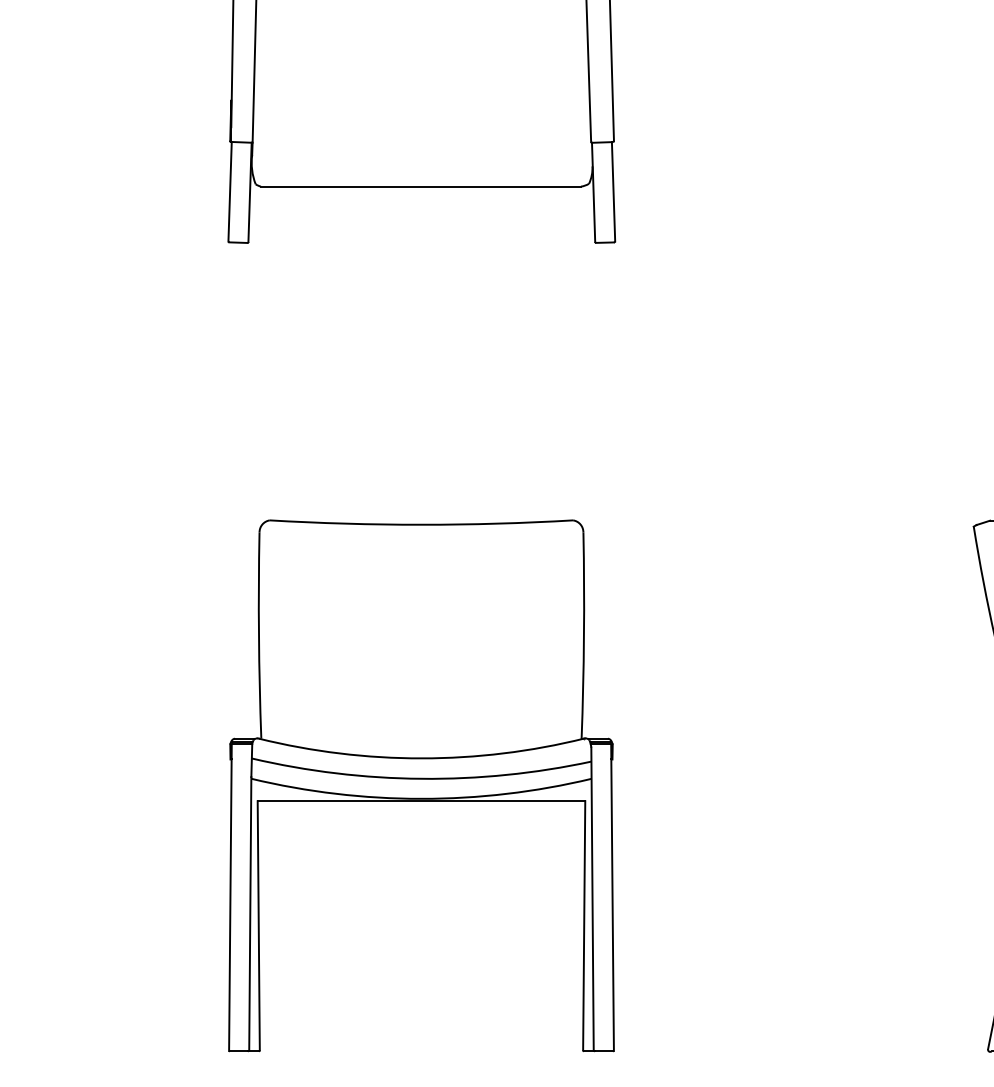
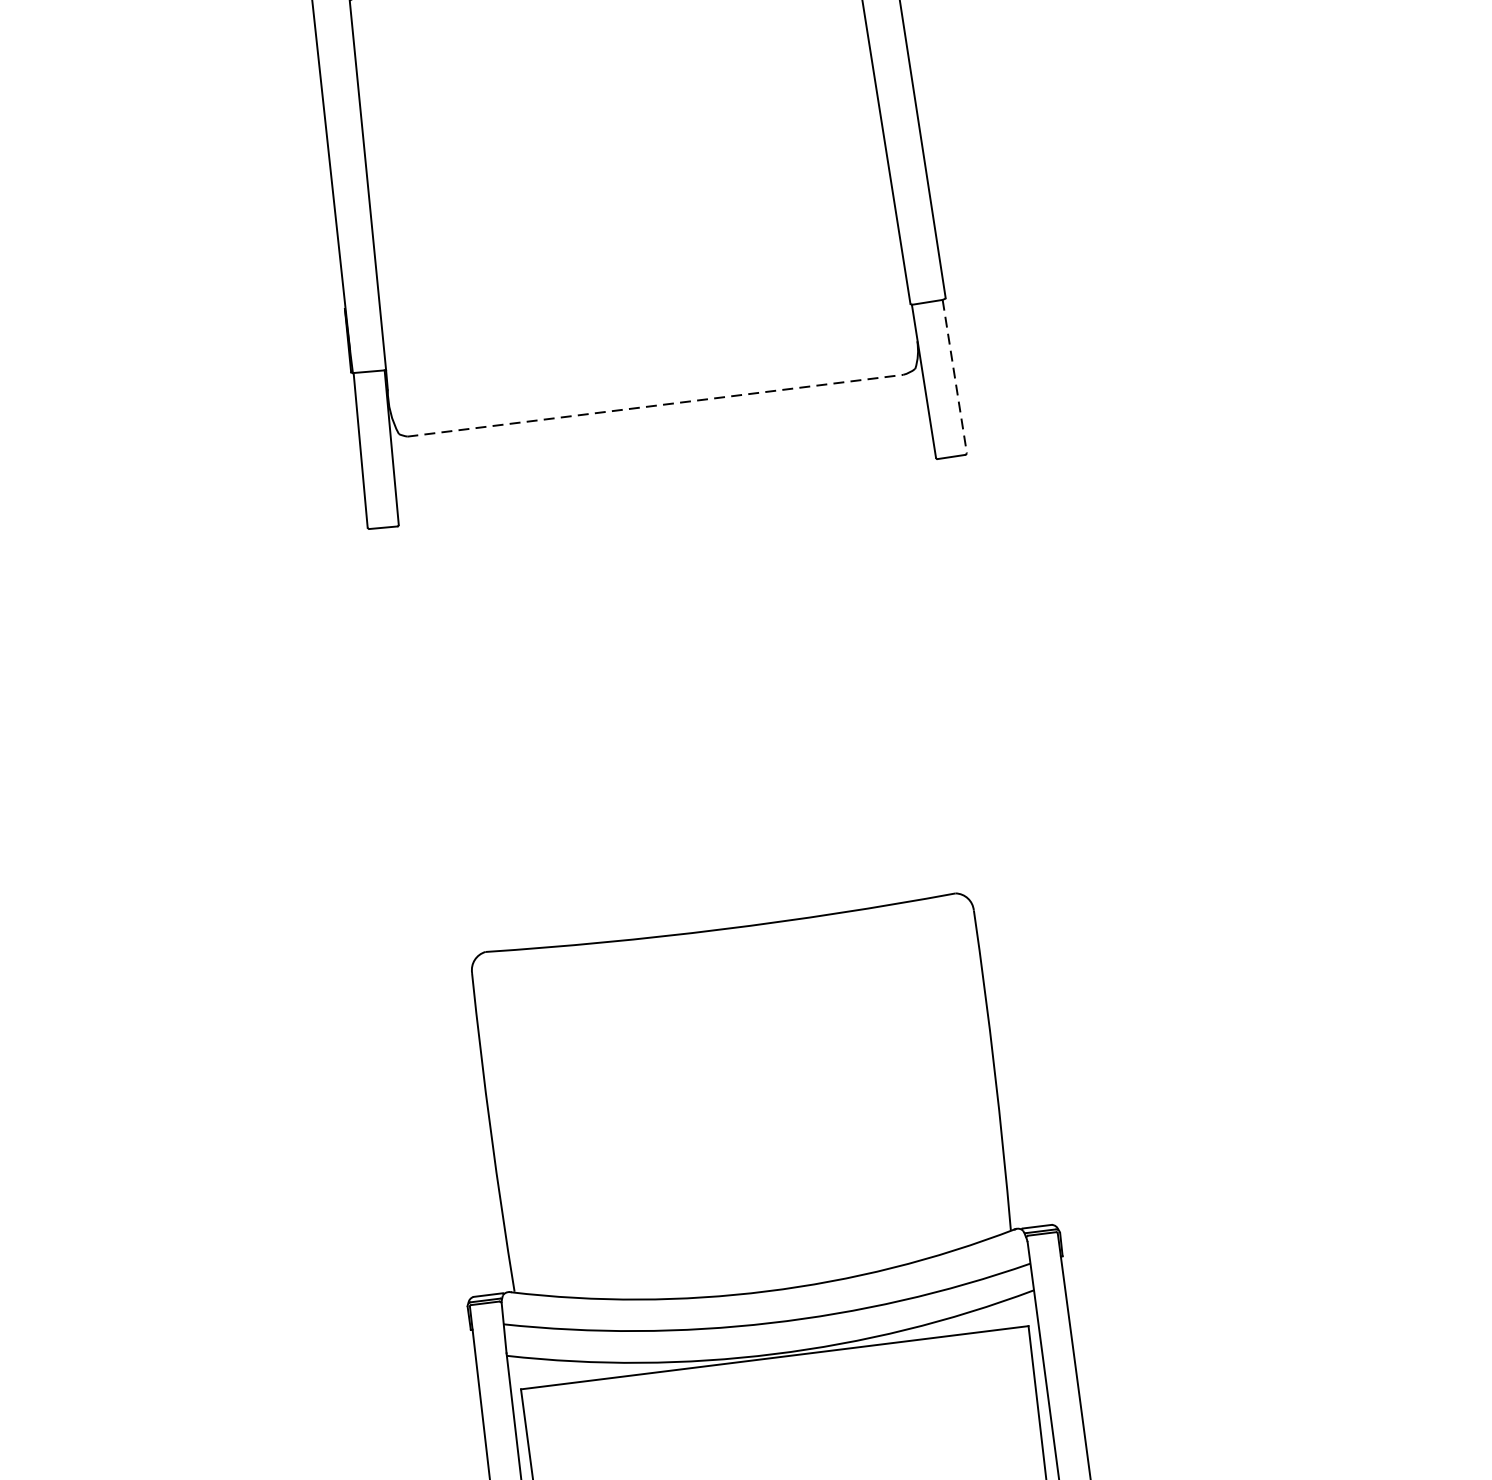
line: (421, 186) -> (656, 405), solid -> dashed
line: (613, 191) -> (954, 376), solid -> dashed

